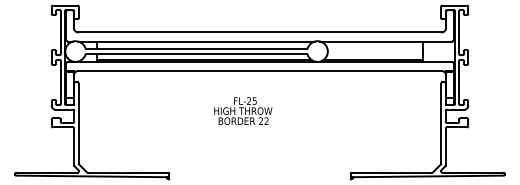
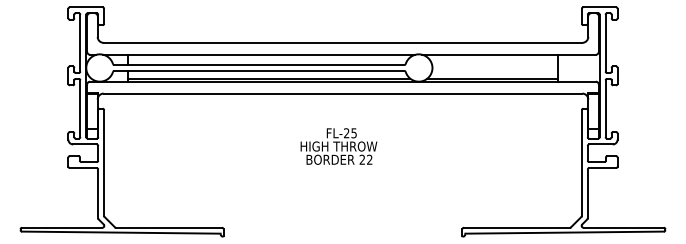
text: (242, 111) -> (338, 146), moved

